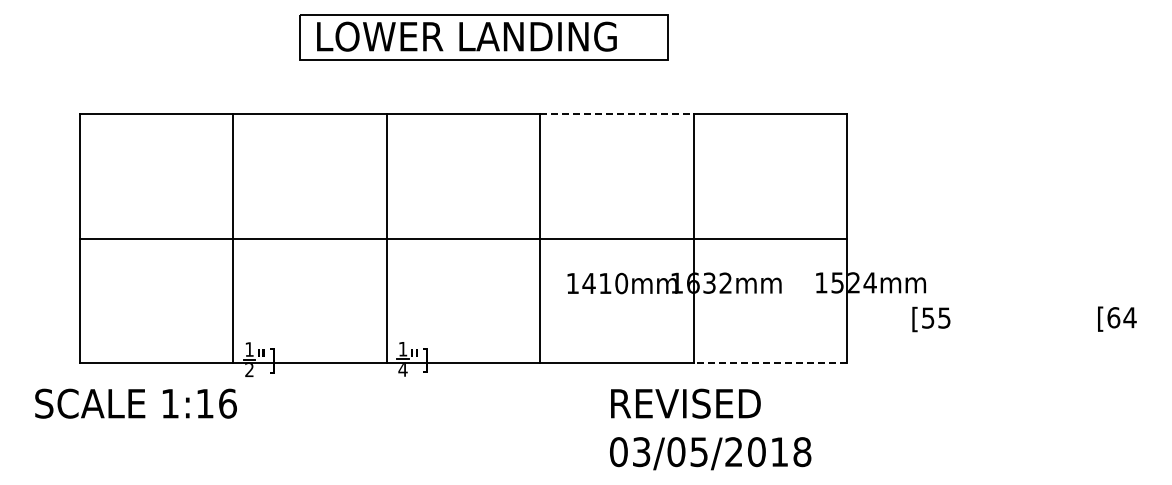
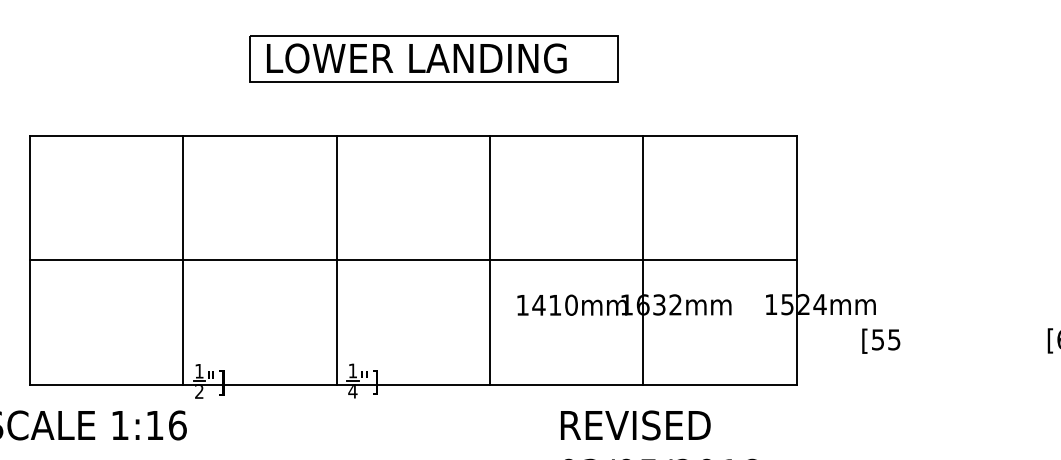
line: (616, 114) -> (566, 136), dashed -> solid
line: (770, 363) -> (720, 385), dashed -> solid

